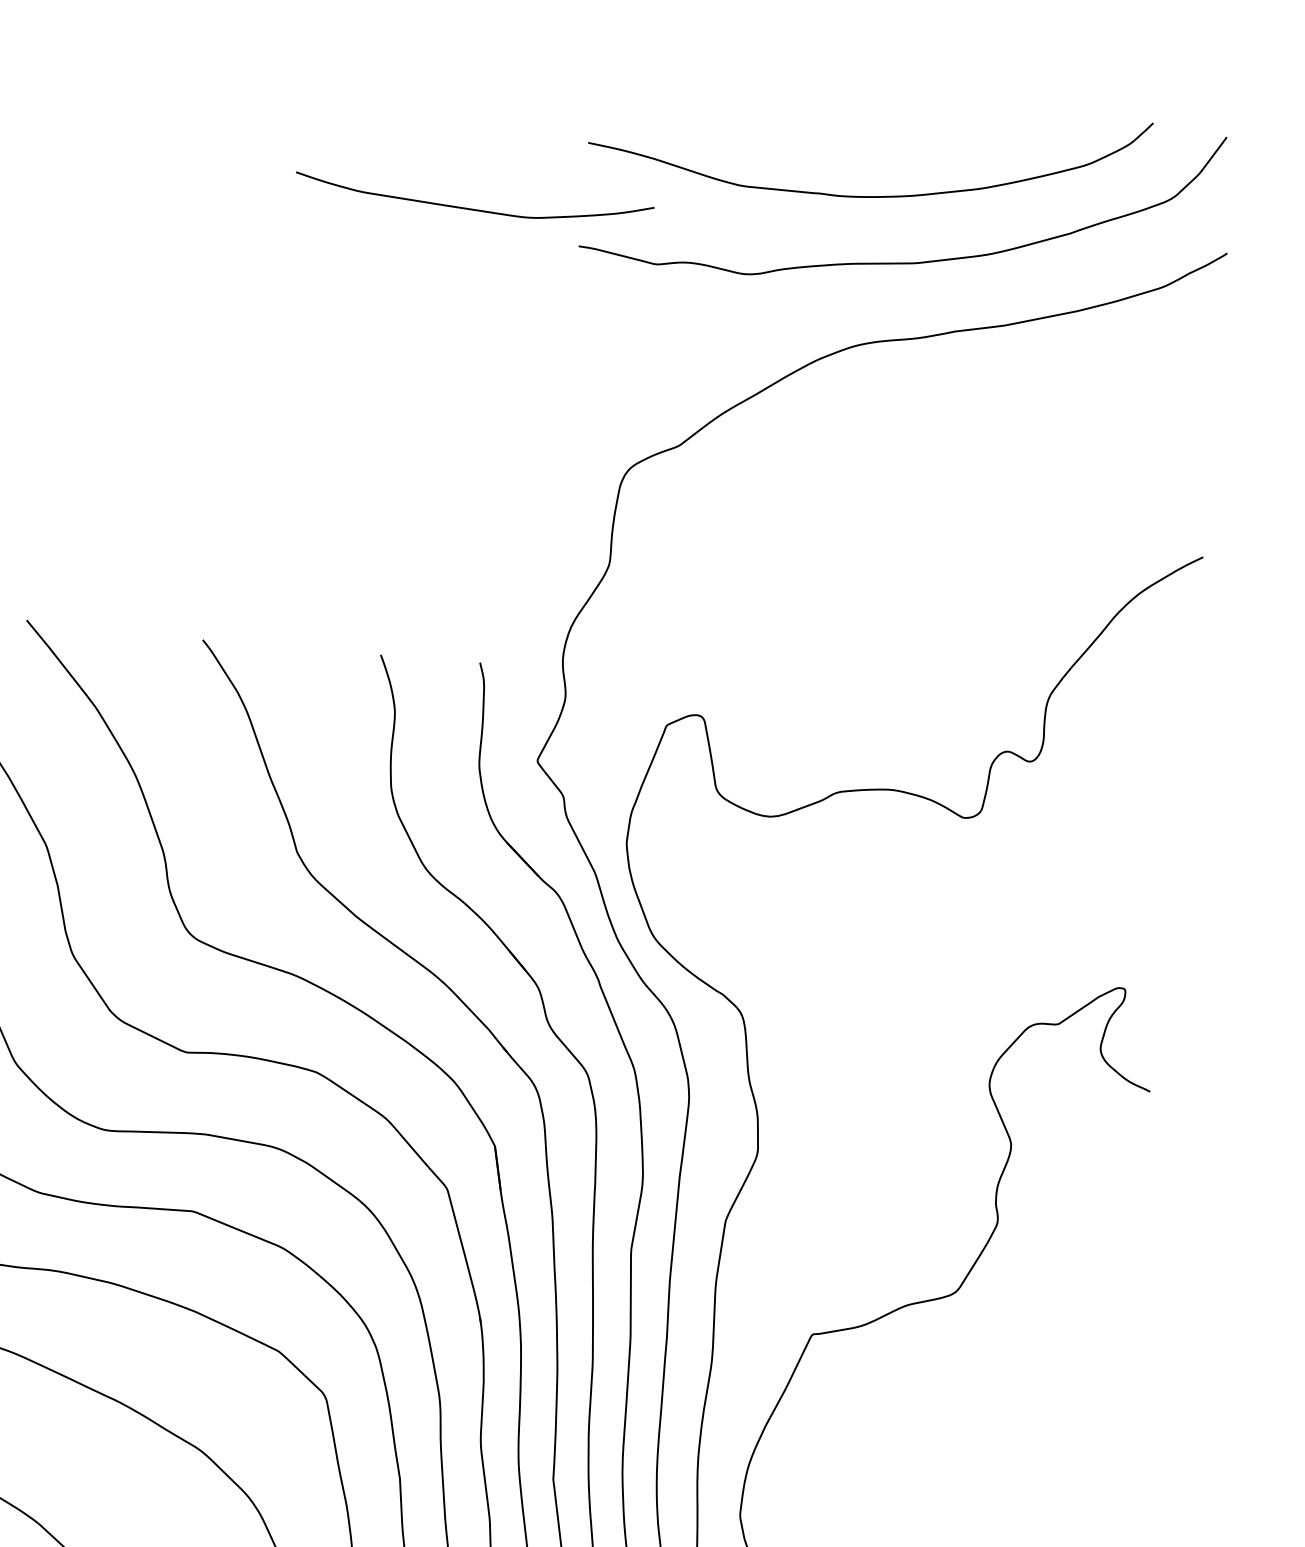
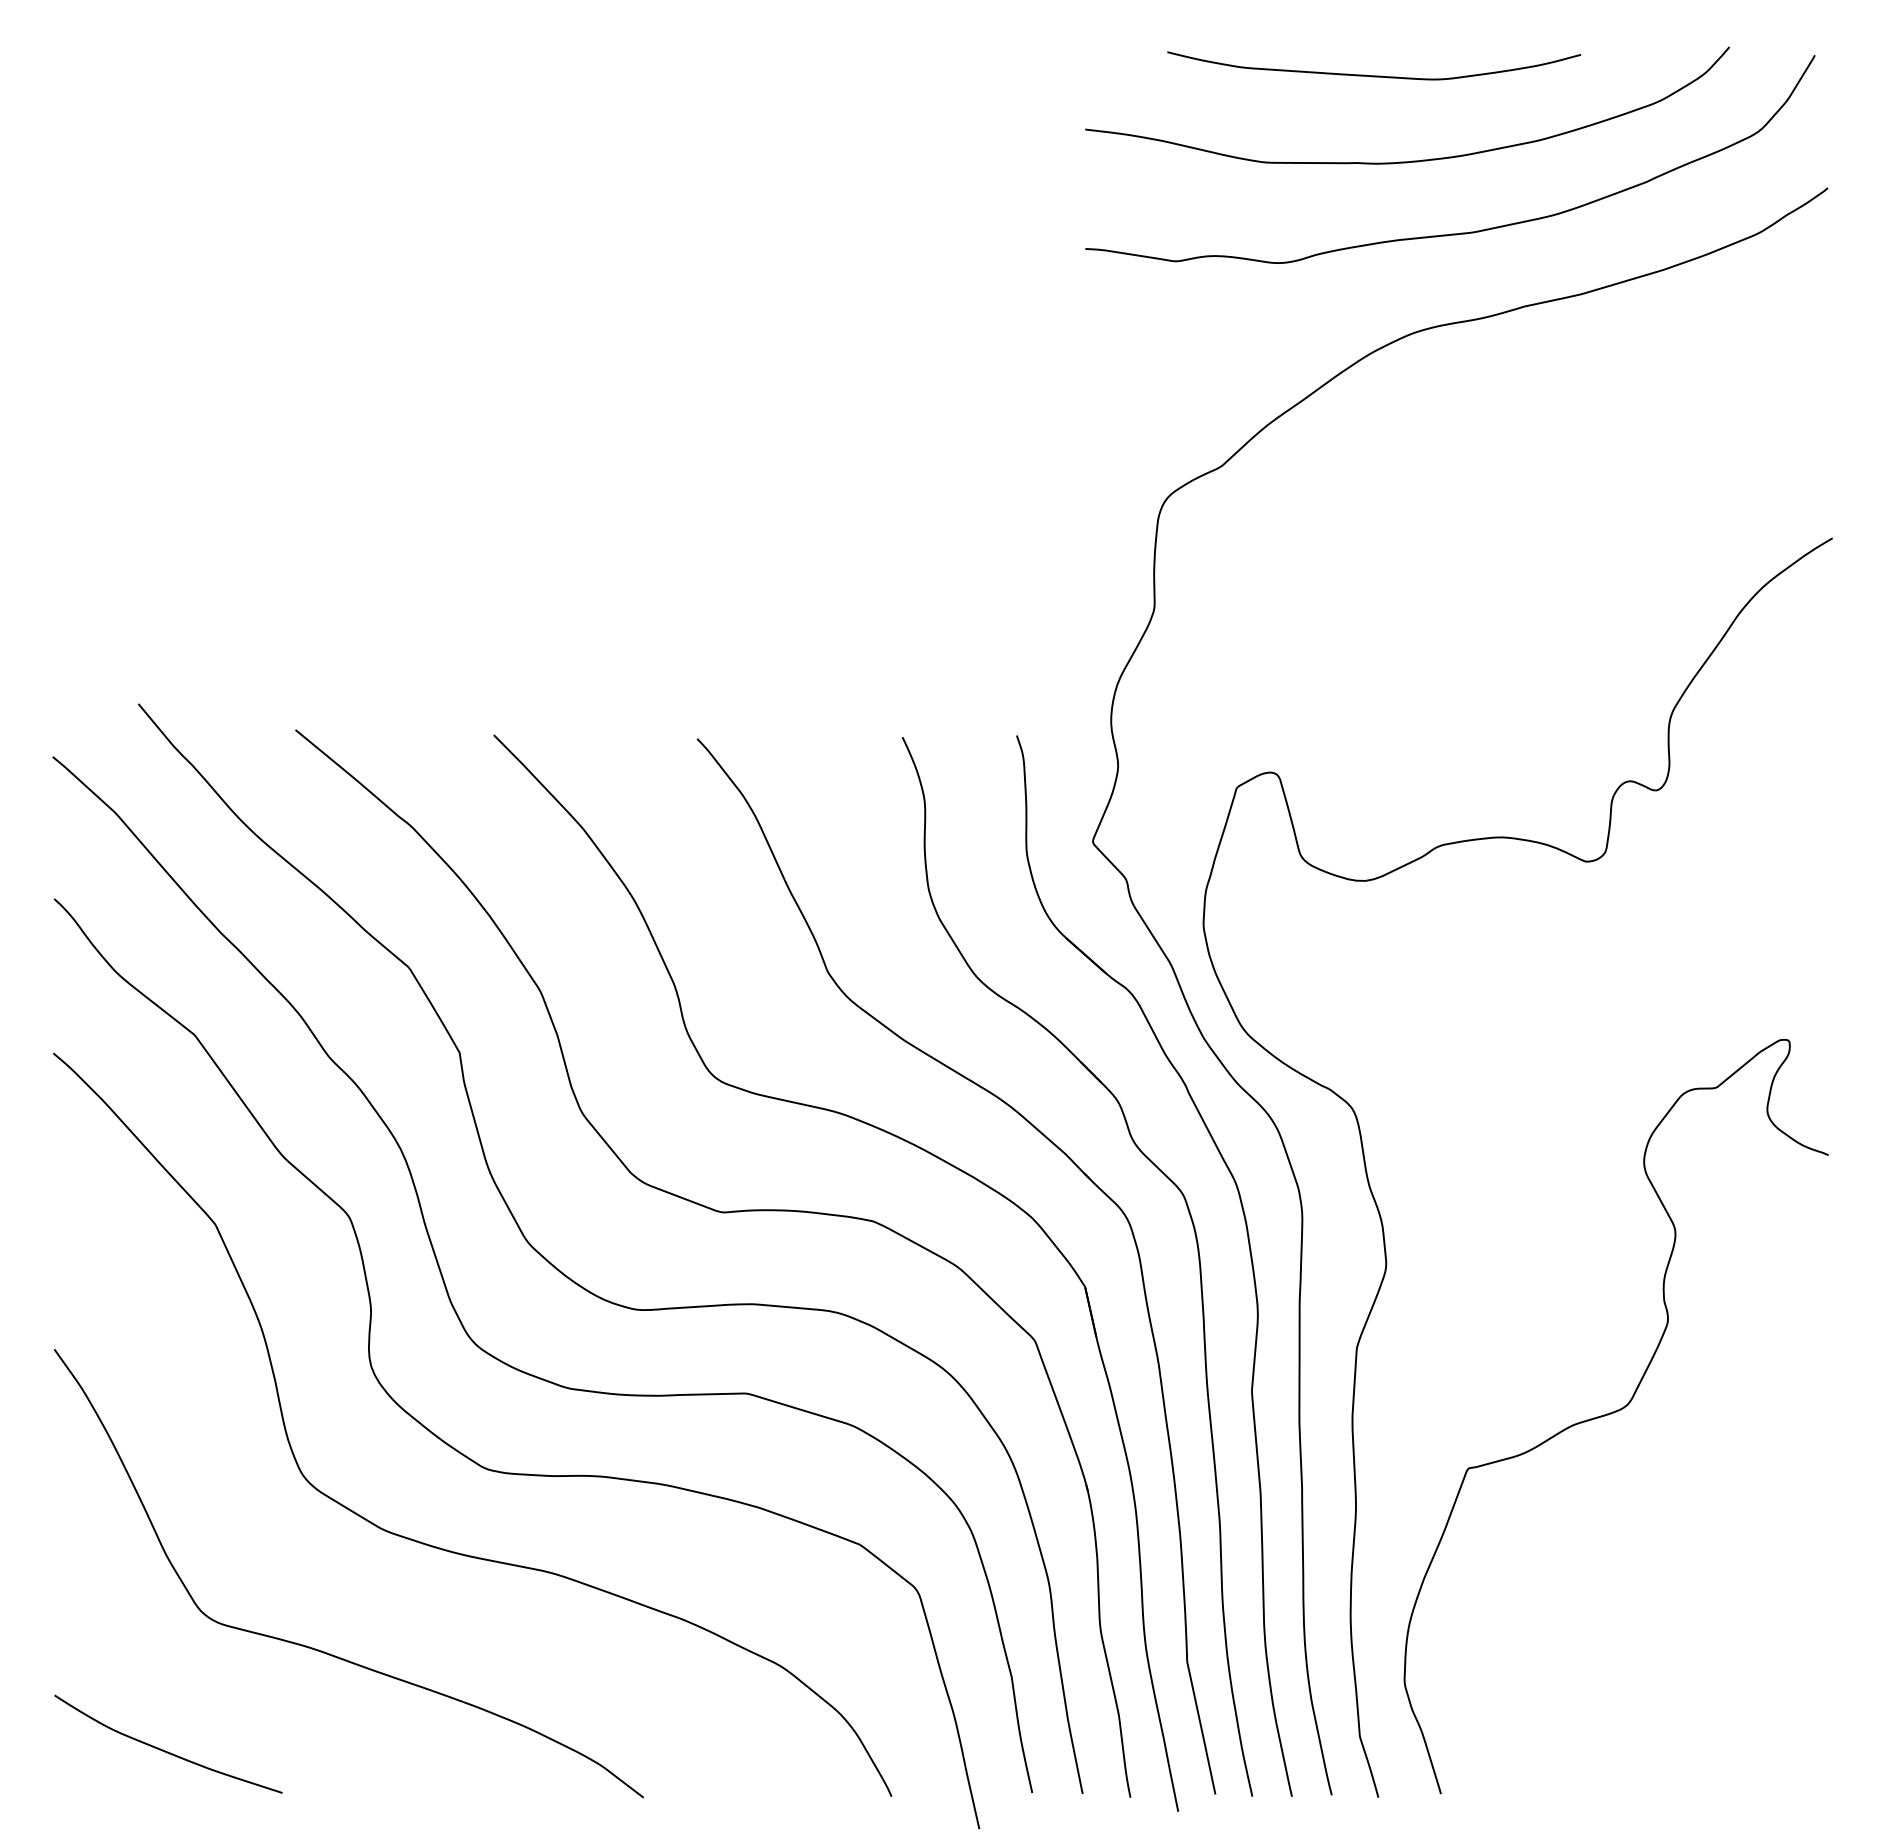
curve: (473, 209) -> (1374, 75), moved

